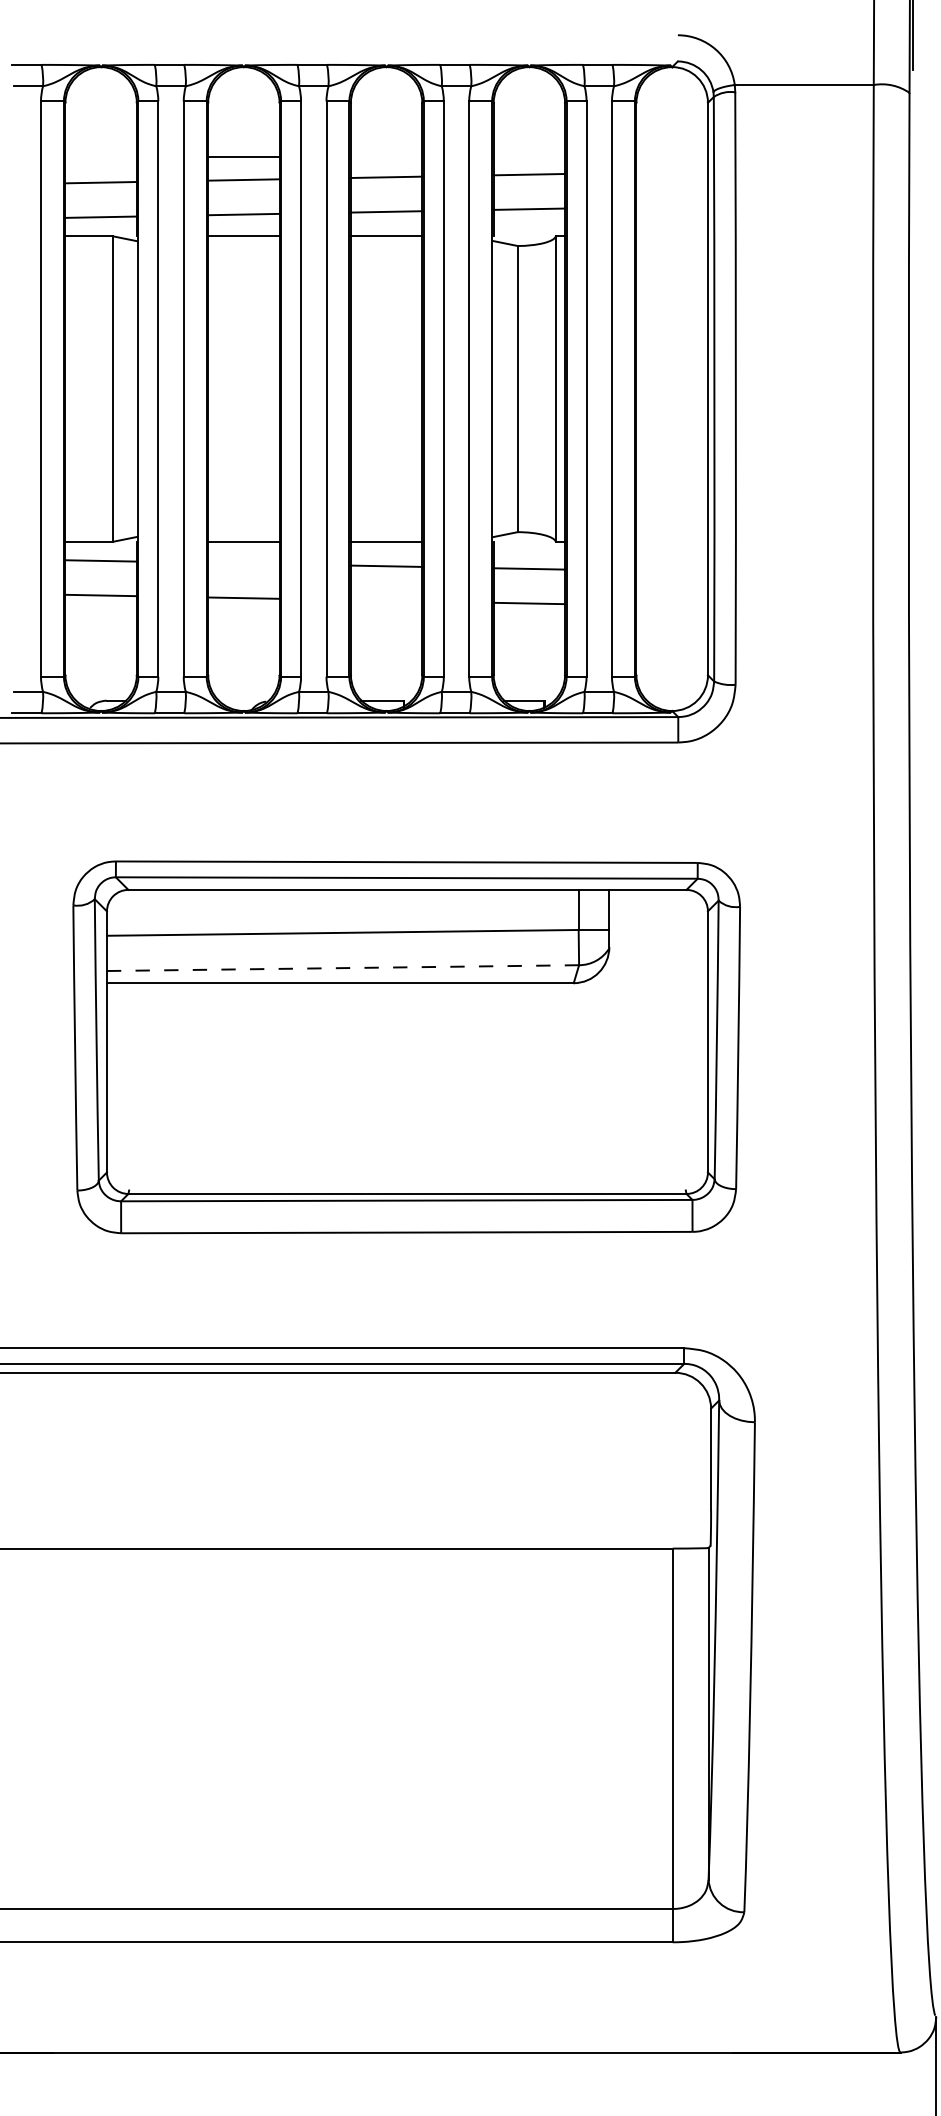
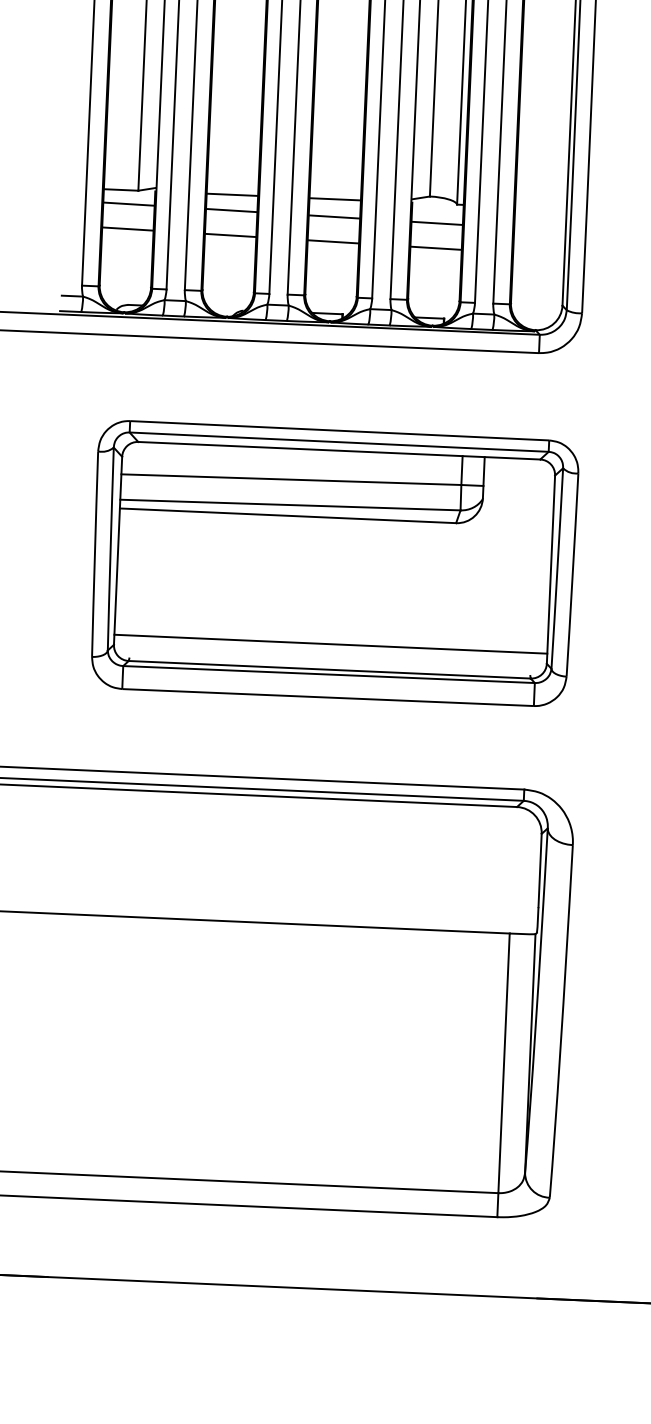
line: (243, 563) -> (231, 210), added
line: (386, 600) -> (333, 241), added
line: (342, 968) -> (290, 505), dashed -> solid
line: (406, 1158) -> (330, 644), added

